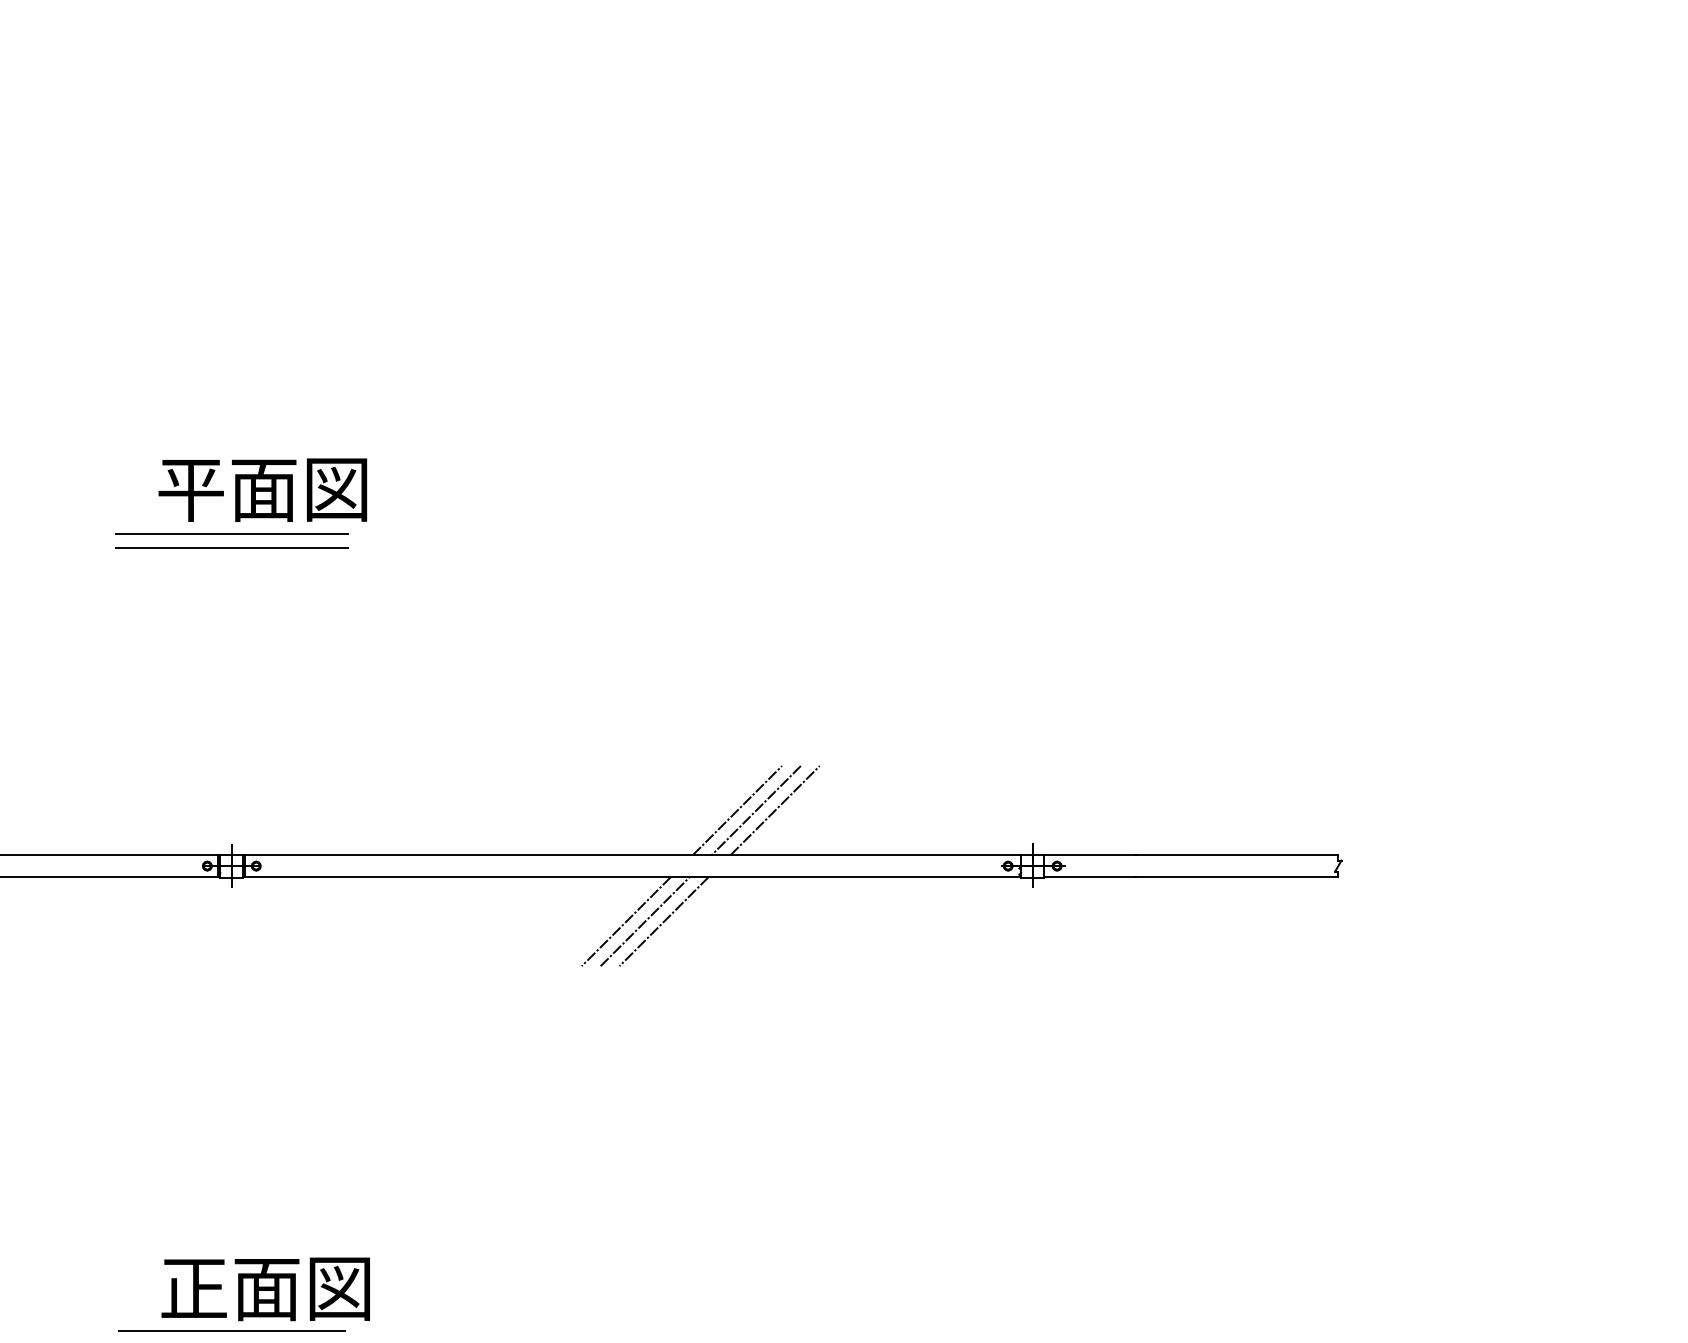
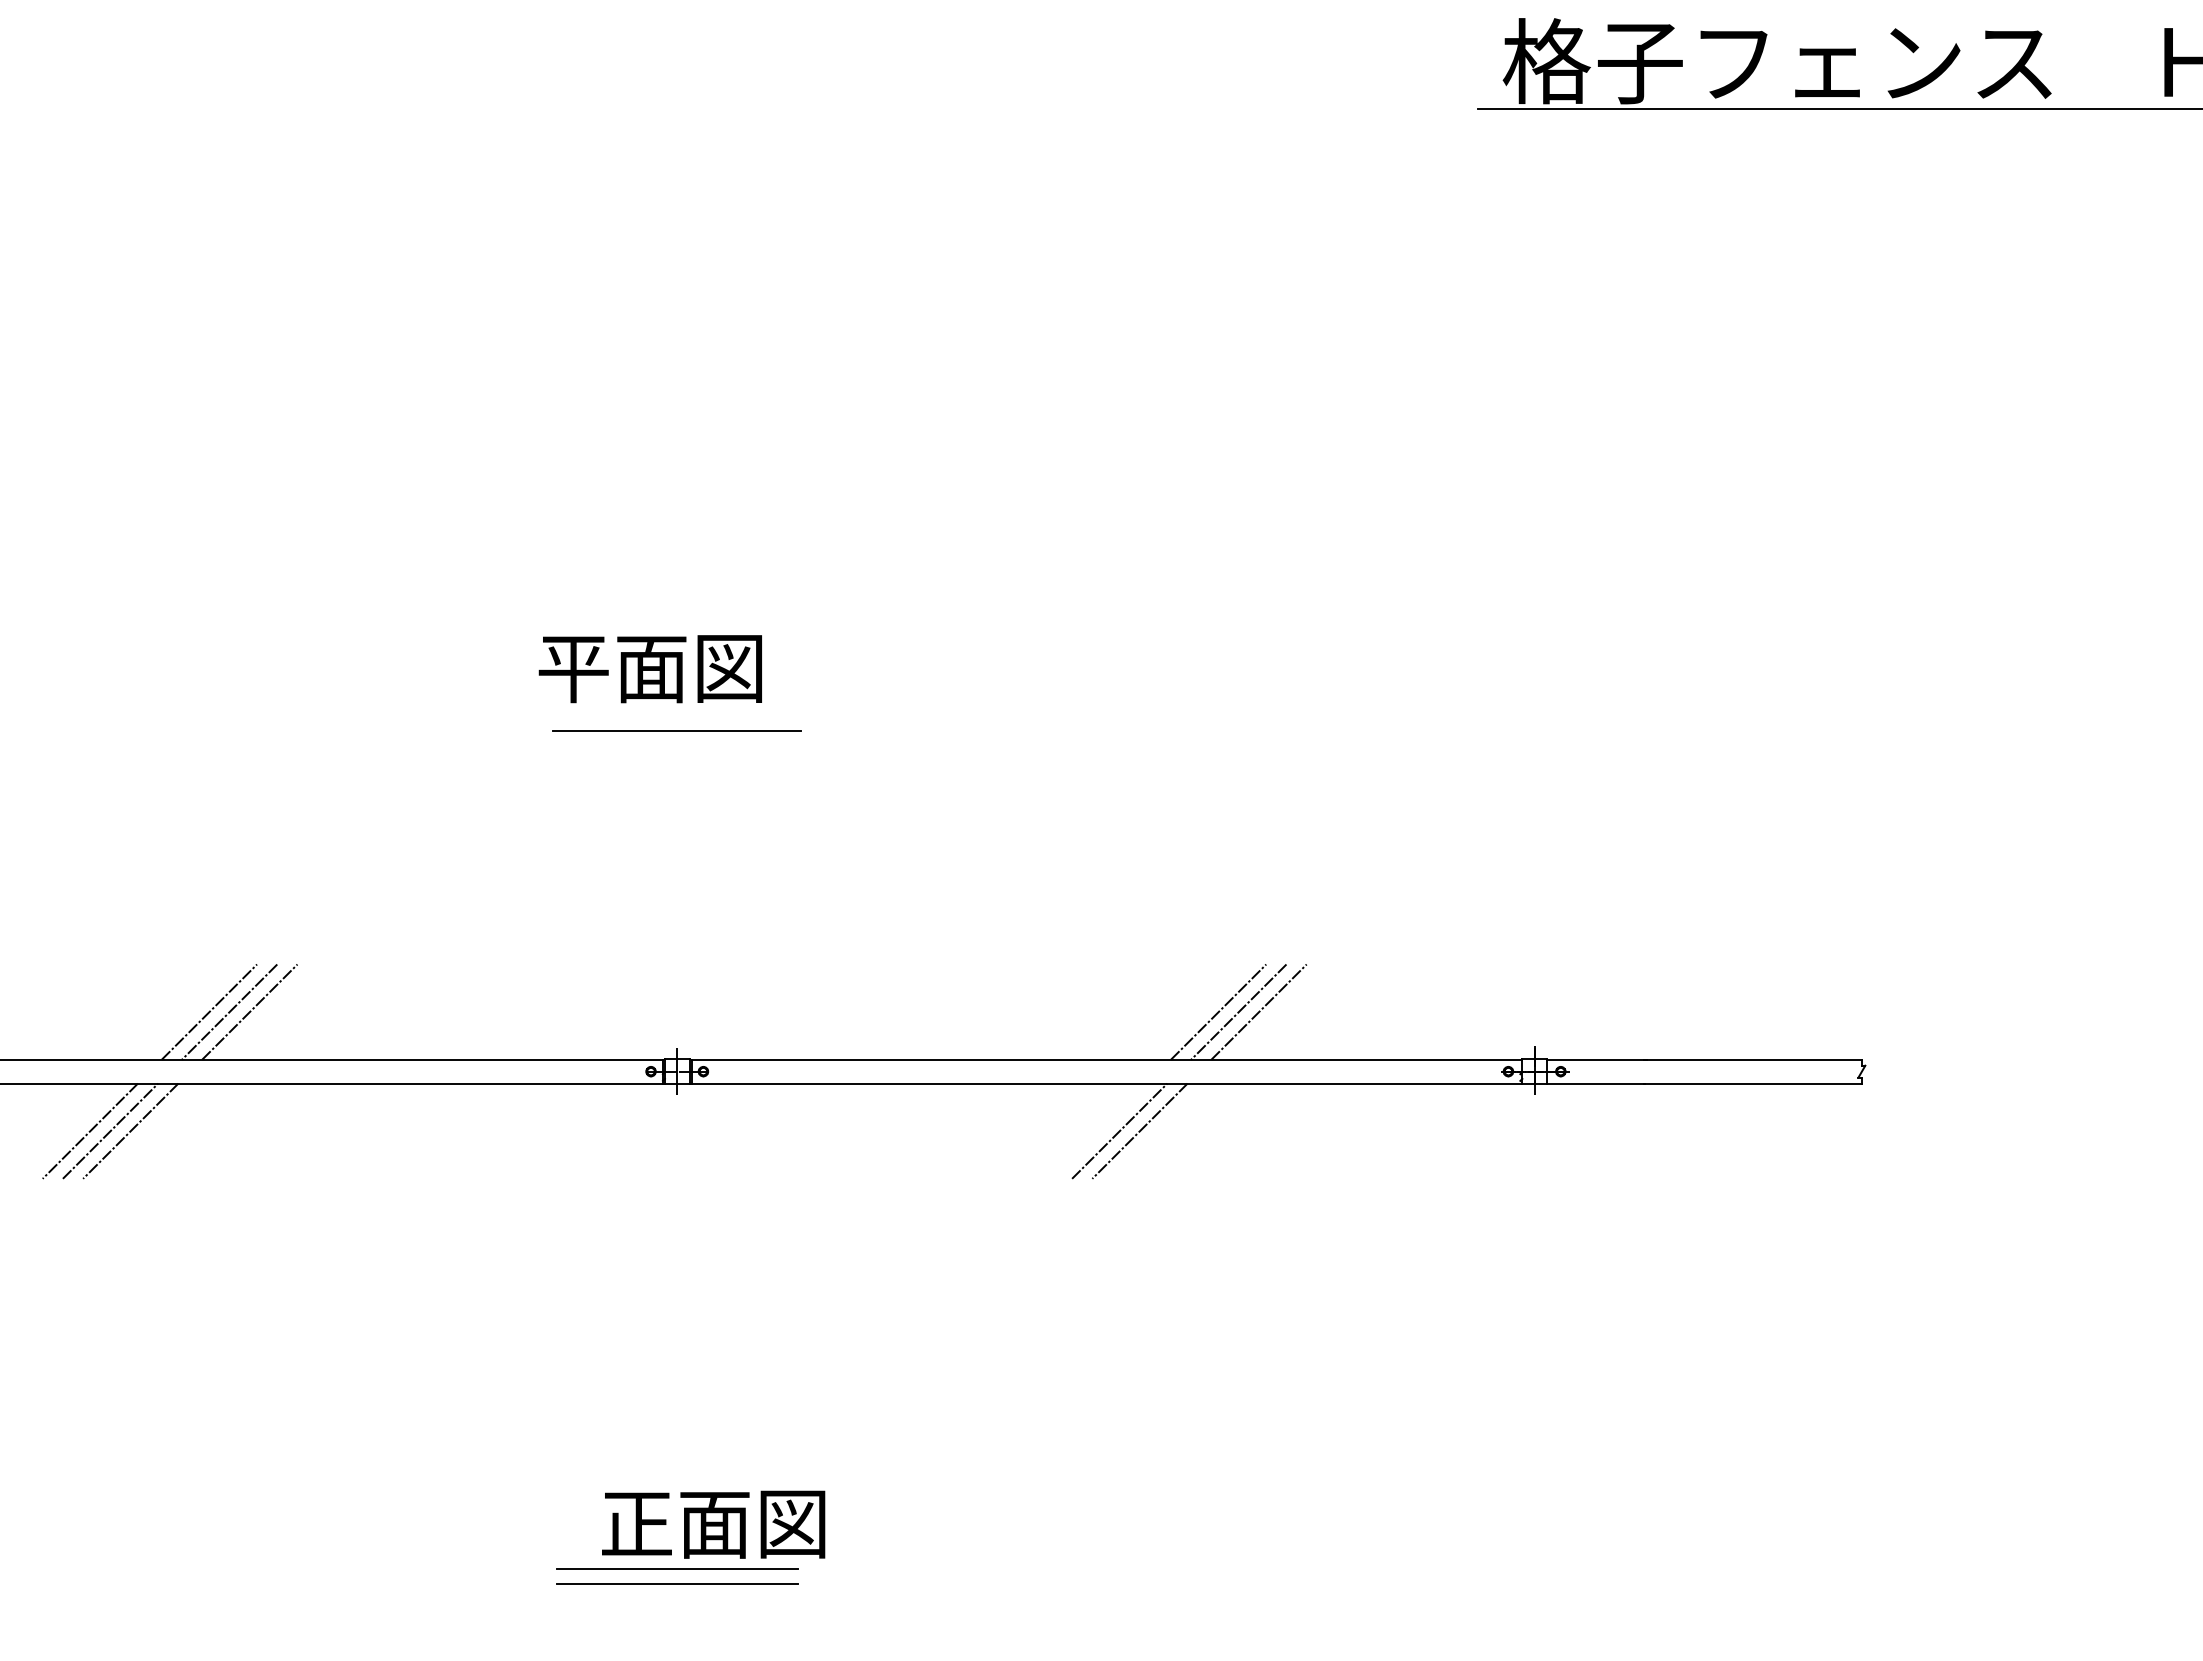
text: (261, 490) -> (649, 669), moved
line: (231, 533) -> (676, 715), removed
line: (626, 921) -> (1099, 1130), removed

